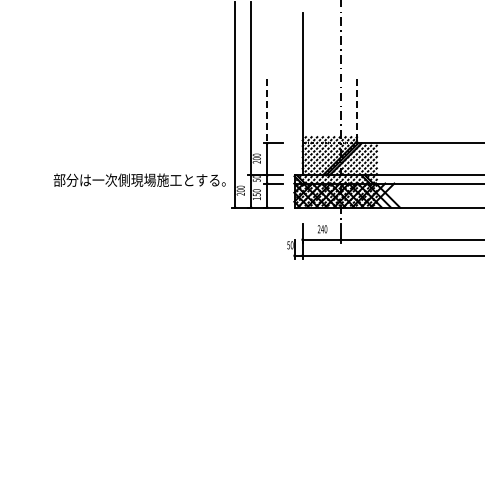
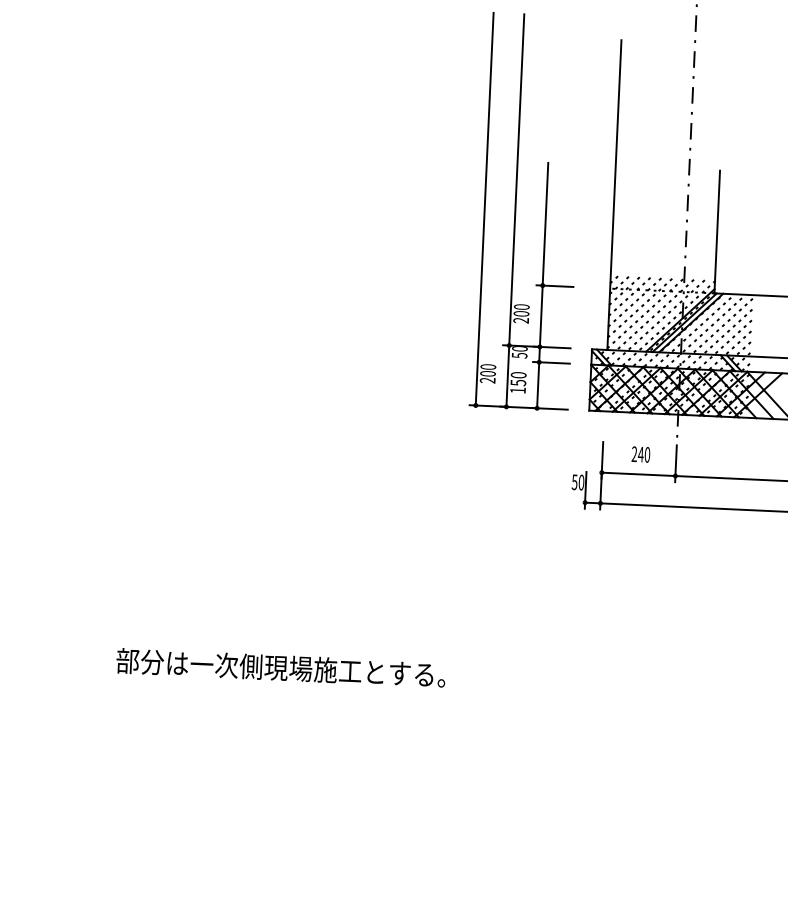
line: (267, 111) -> (545, 224), dashed -> solid
line: (357, 111) -> (718, 232), dashed -> solid
text: (139, 179) -> (280, 666), moved

